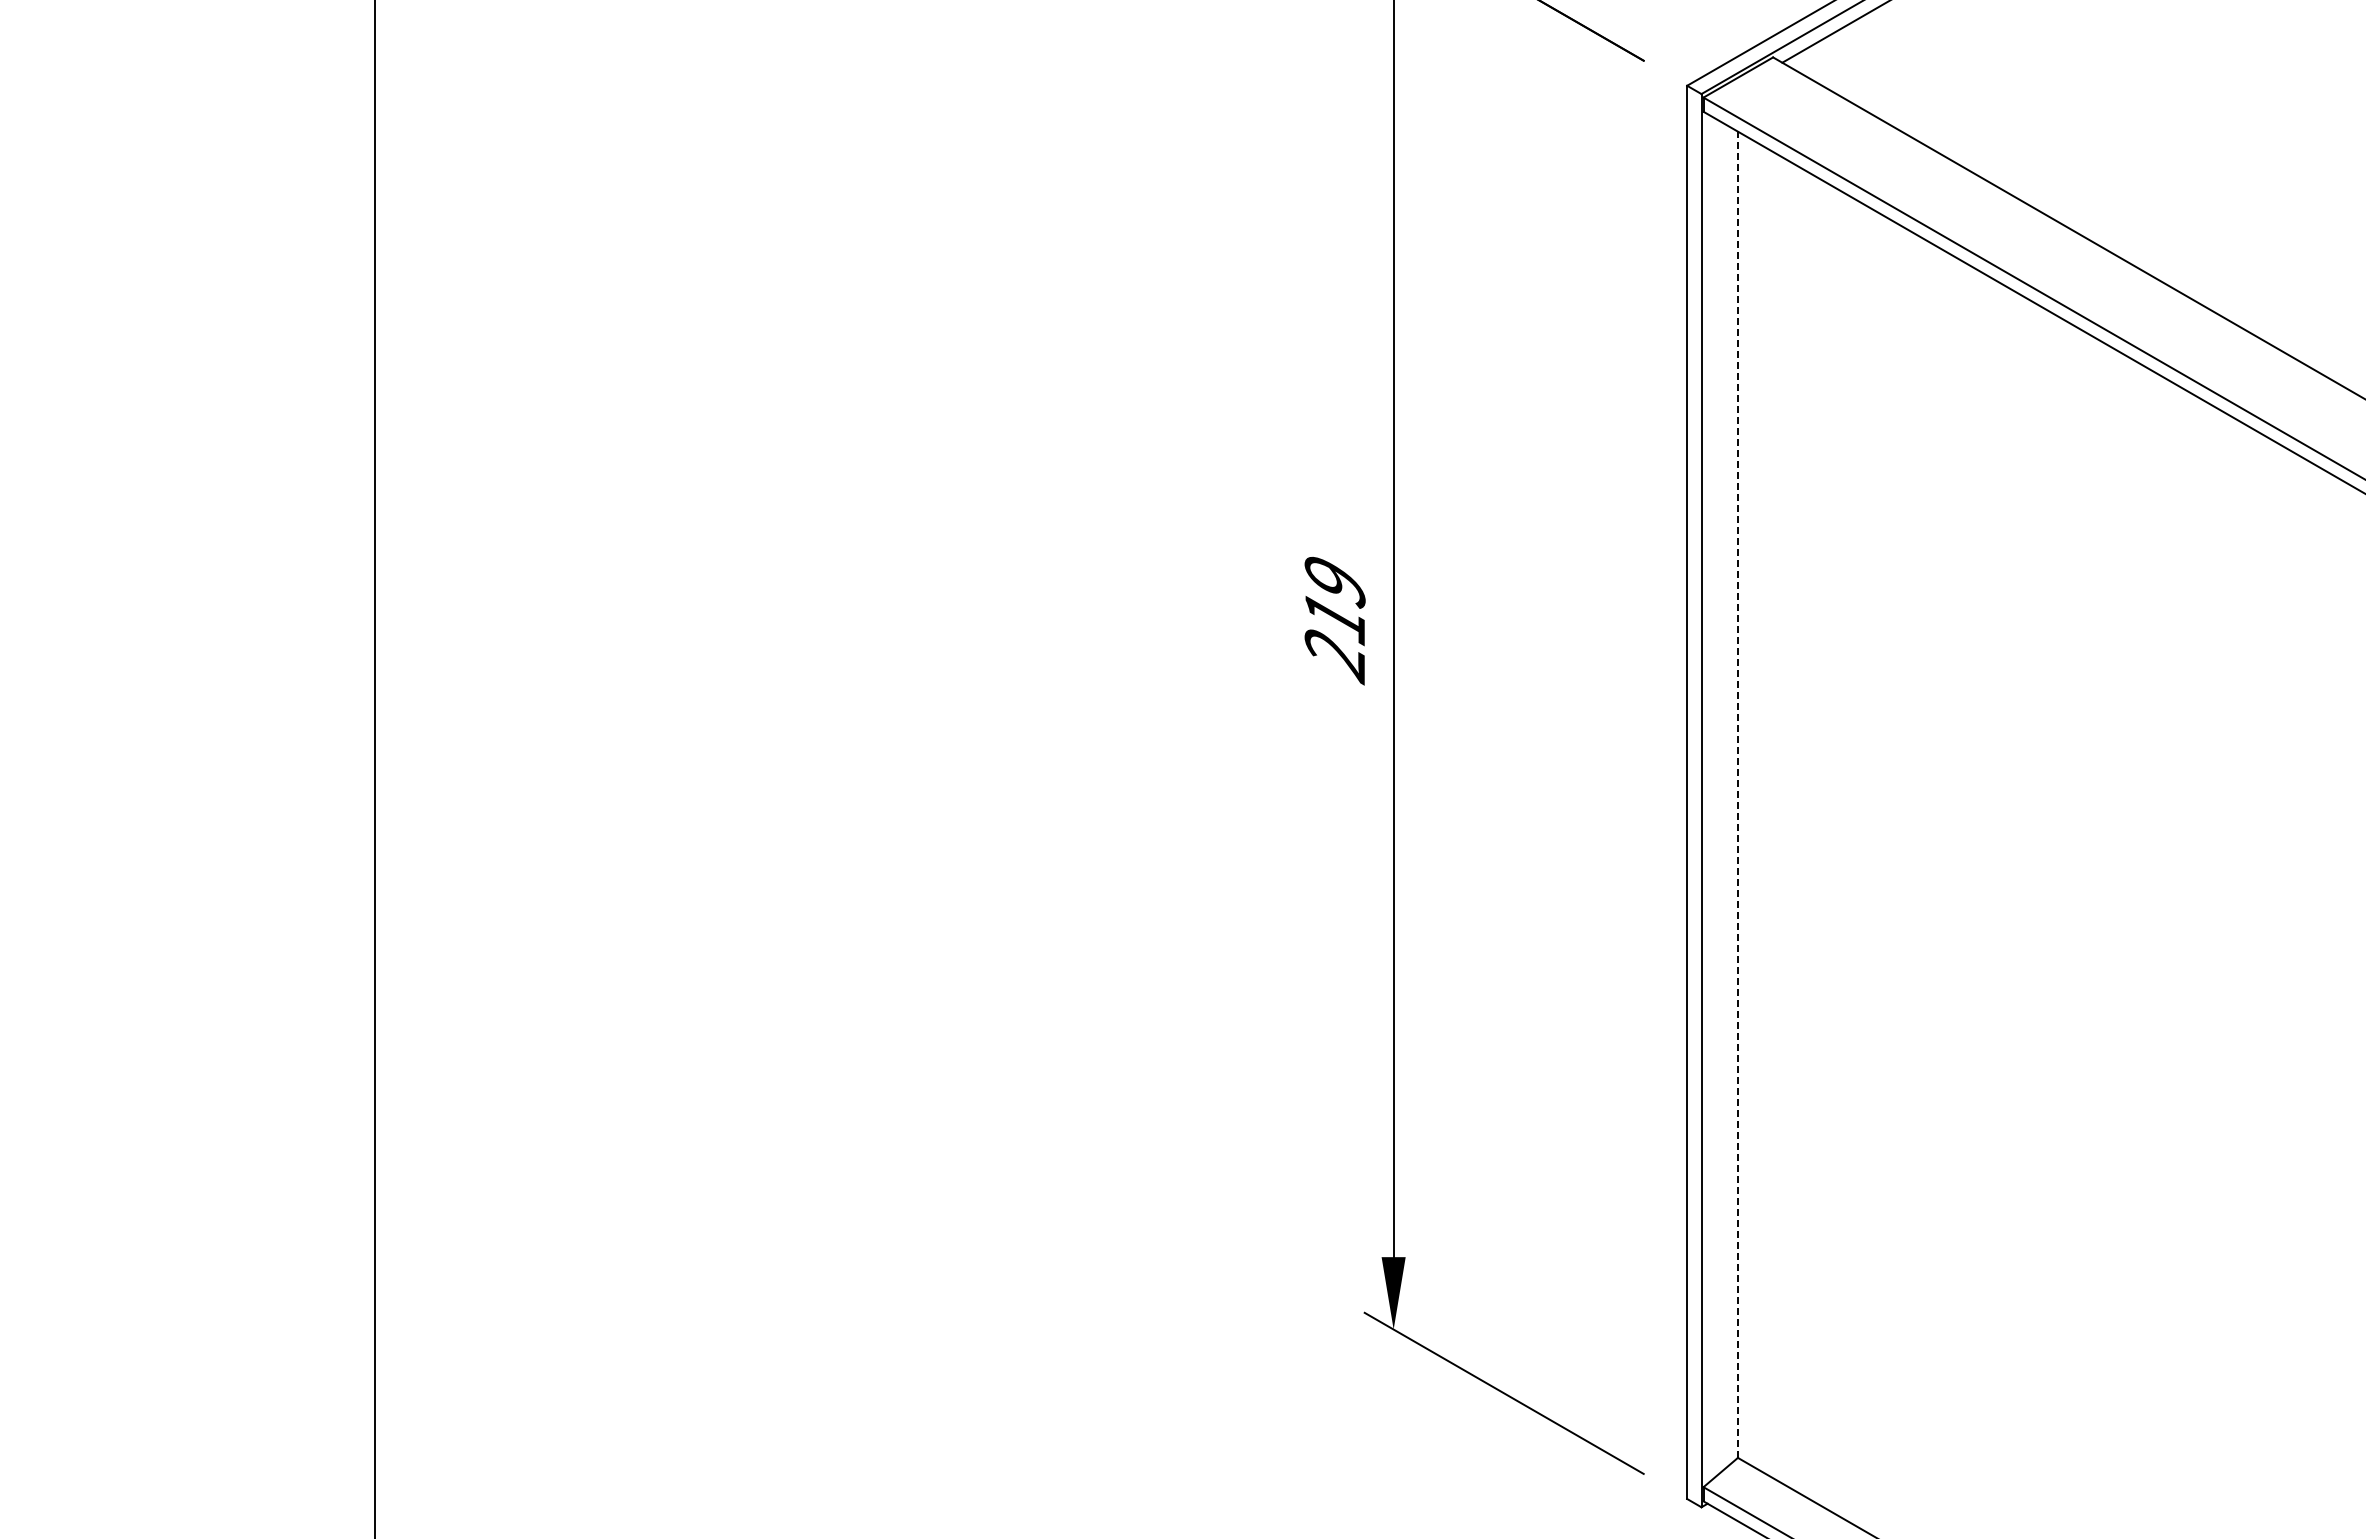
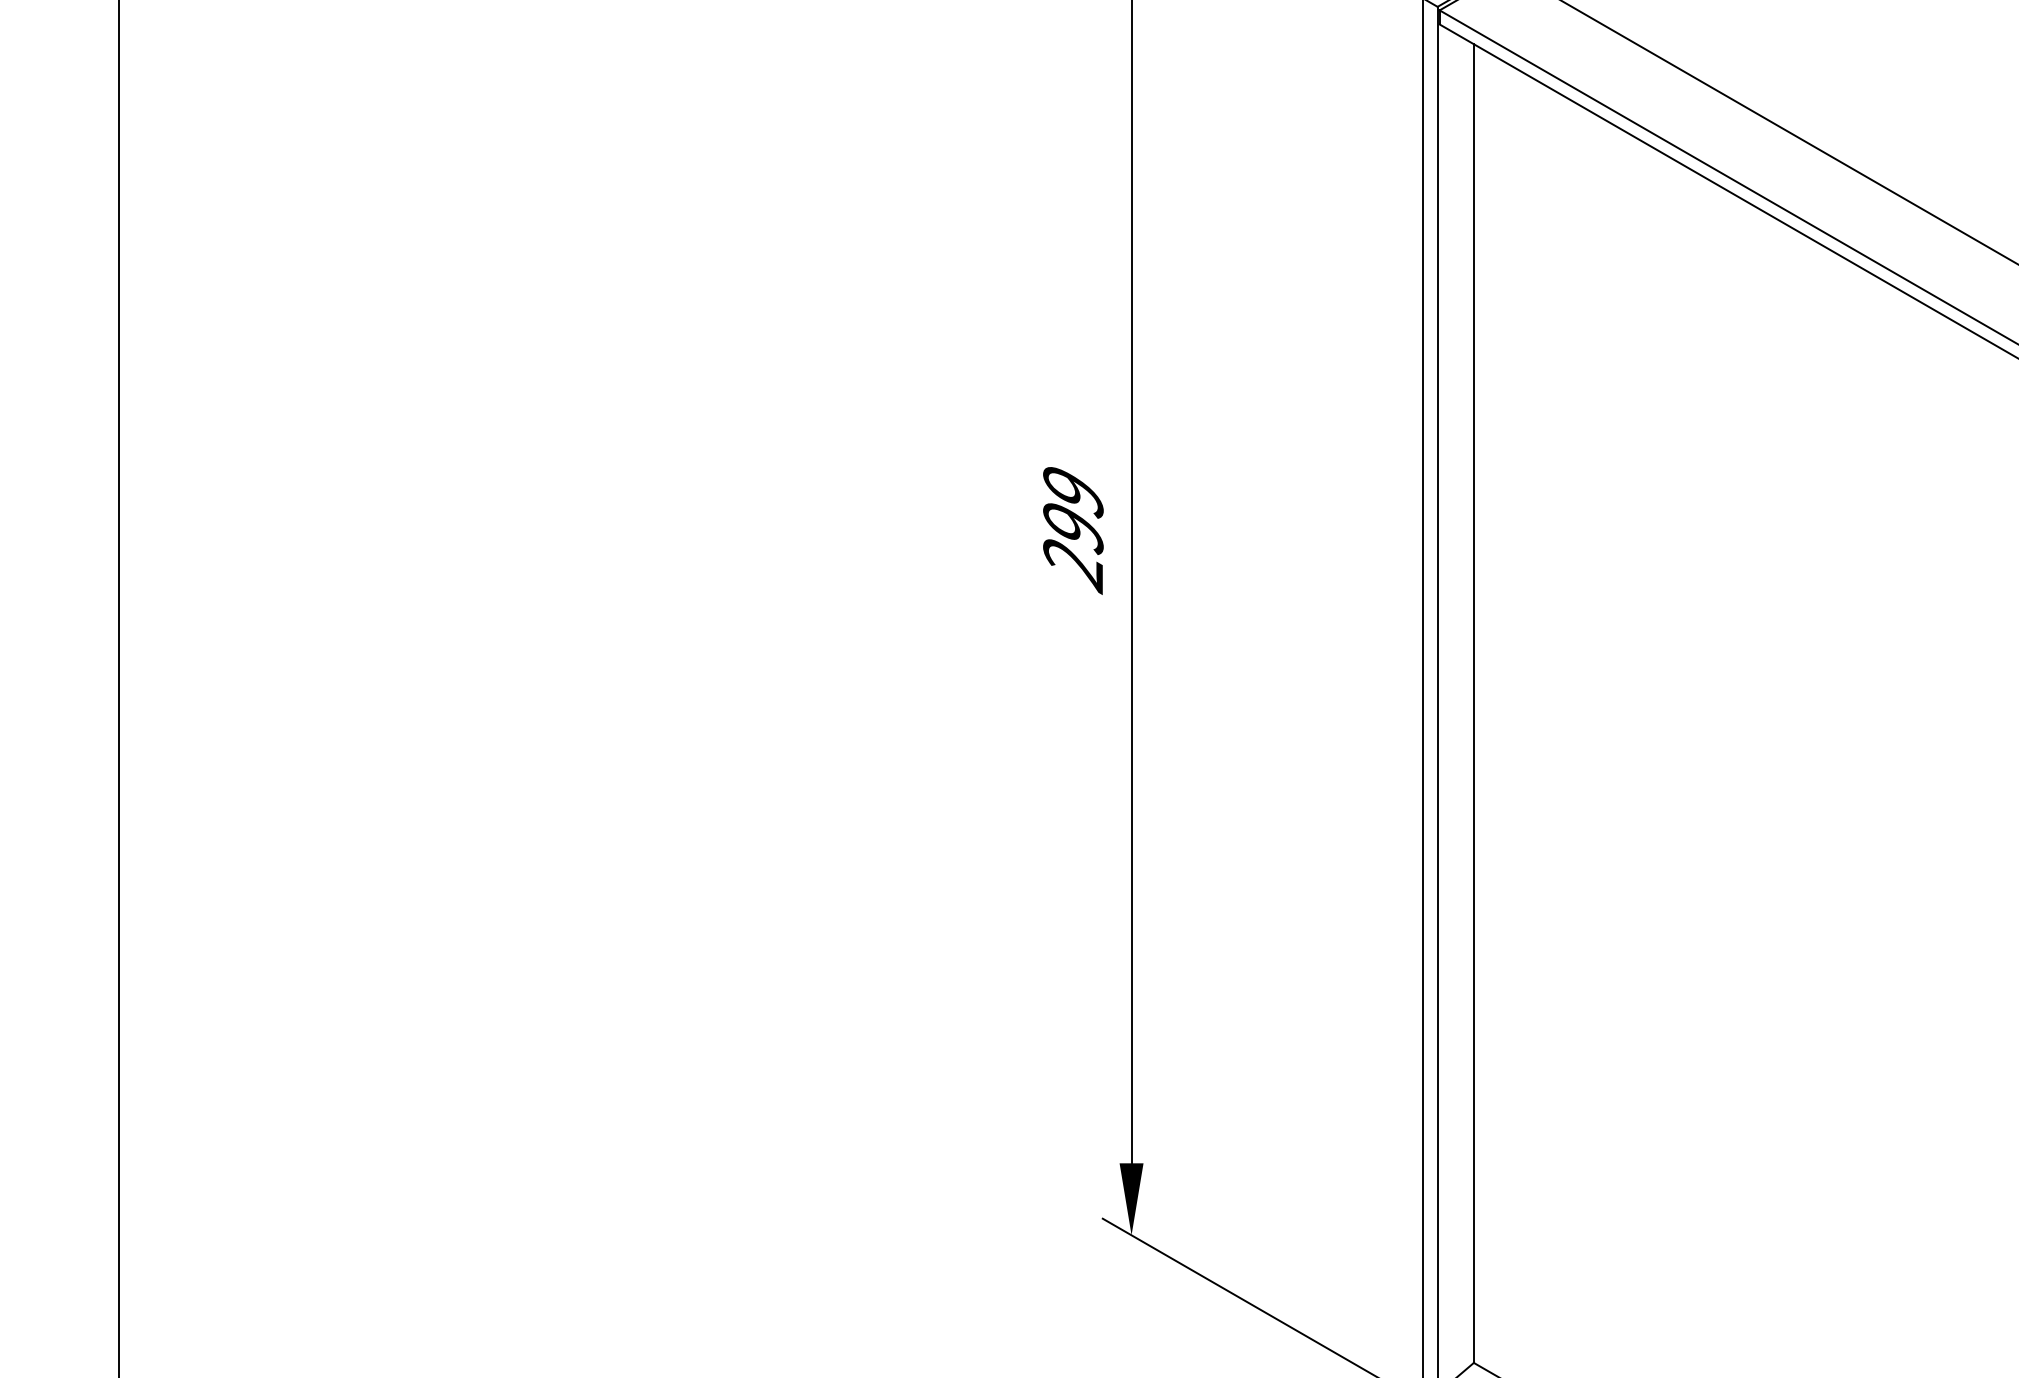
text: (1334, 619) -> (1072, 529), 219 -> 299
line: (1738, 794) -> (1474, 703), dashed -> solid

